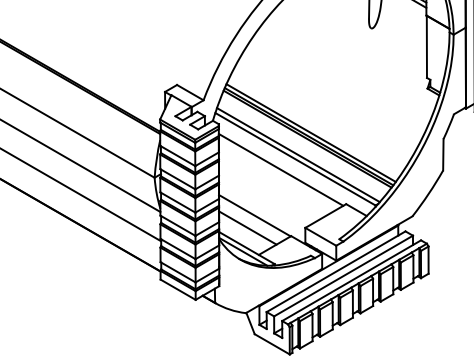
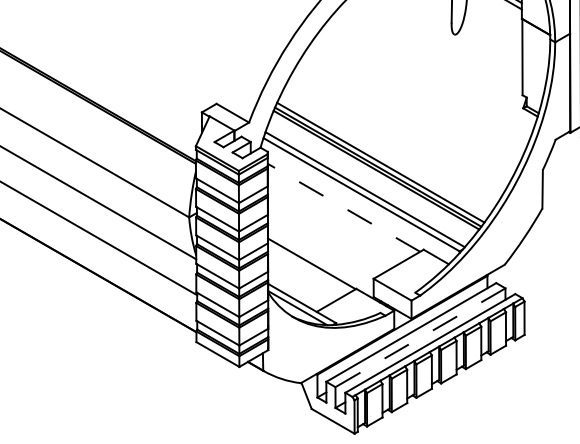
line: (281, 169) -> (344, 207), solid -> dashed
line: (247, 227) -> (302, 278), removed
line: (343, 276) -> (420, 338), solid -> dashed

